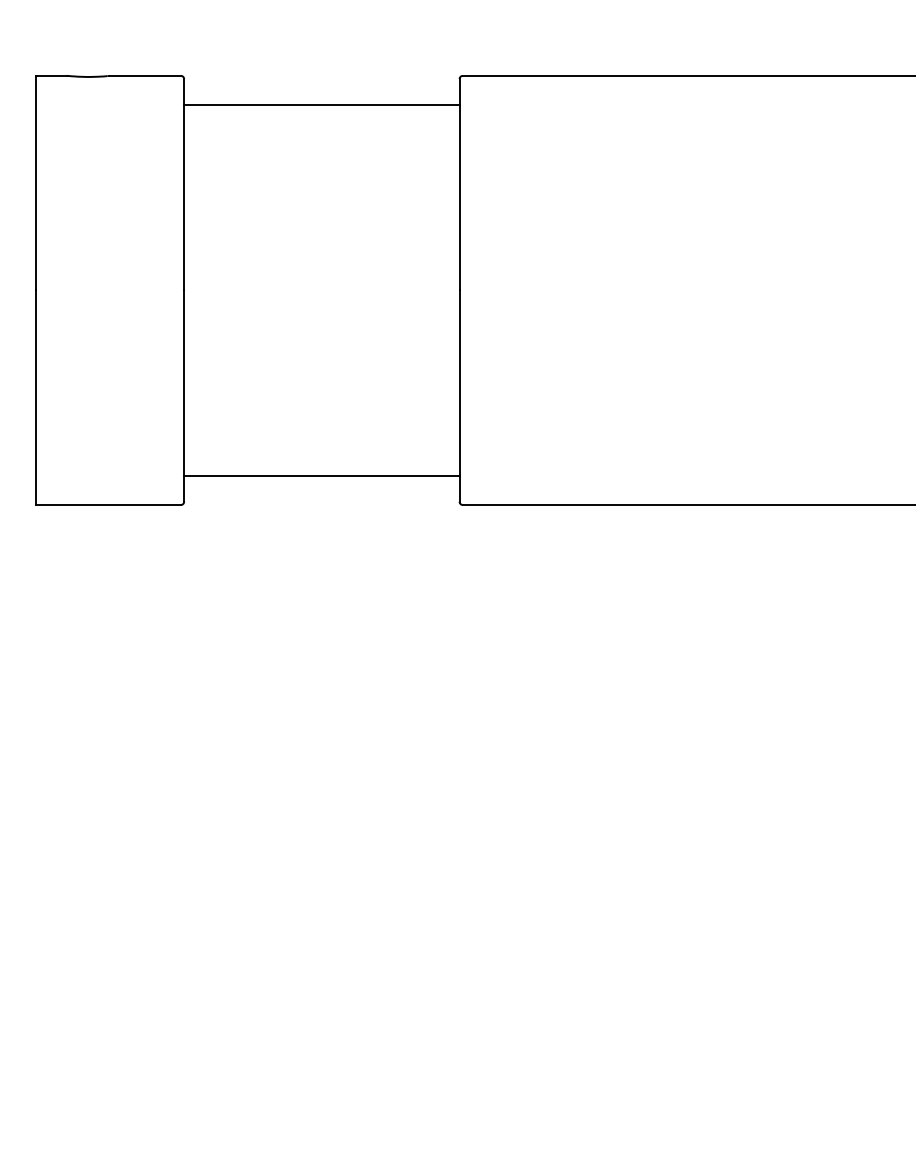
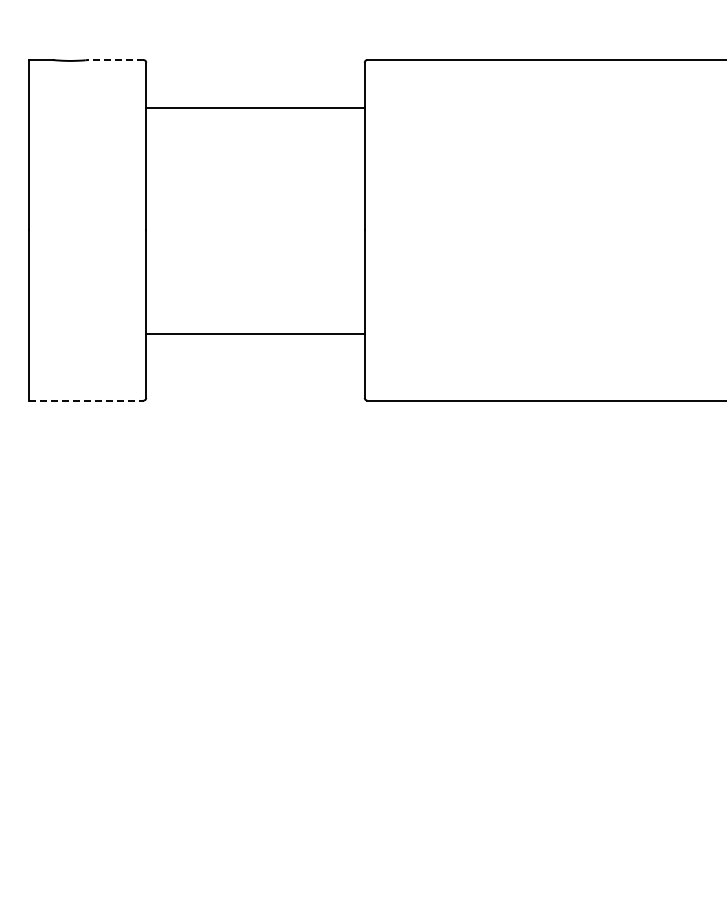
line: (145, 76) -> (115, 60), solid -> dashed
line: (321, 105) -> (255, 108), moved
line: (321, 475) -> (255, 334), moved
line: (108, 504) -> (86, 400), solid -> dashed

